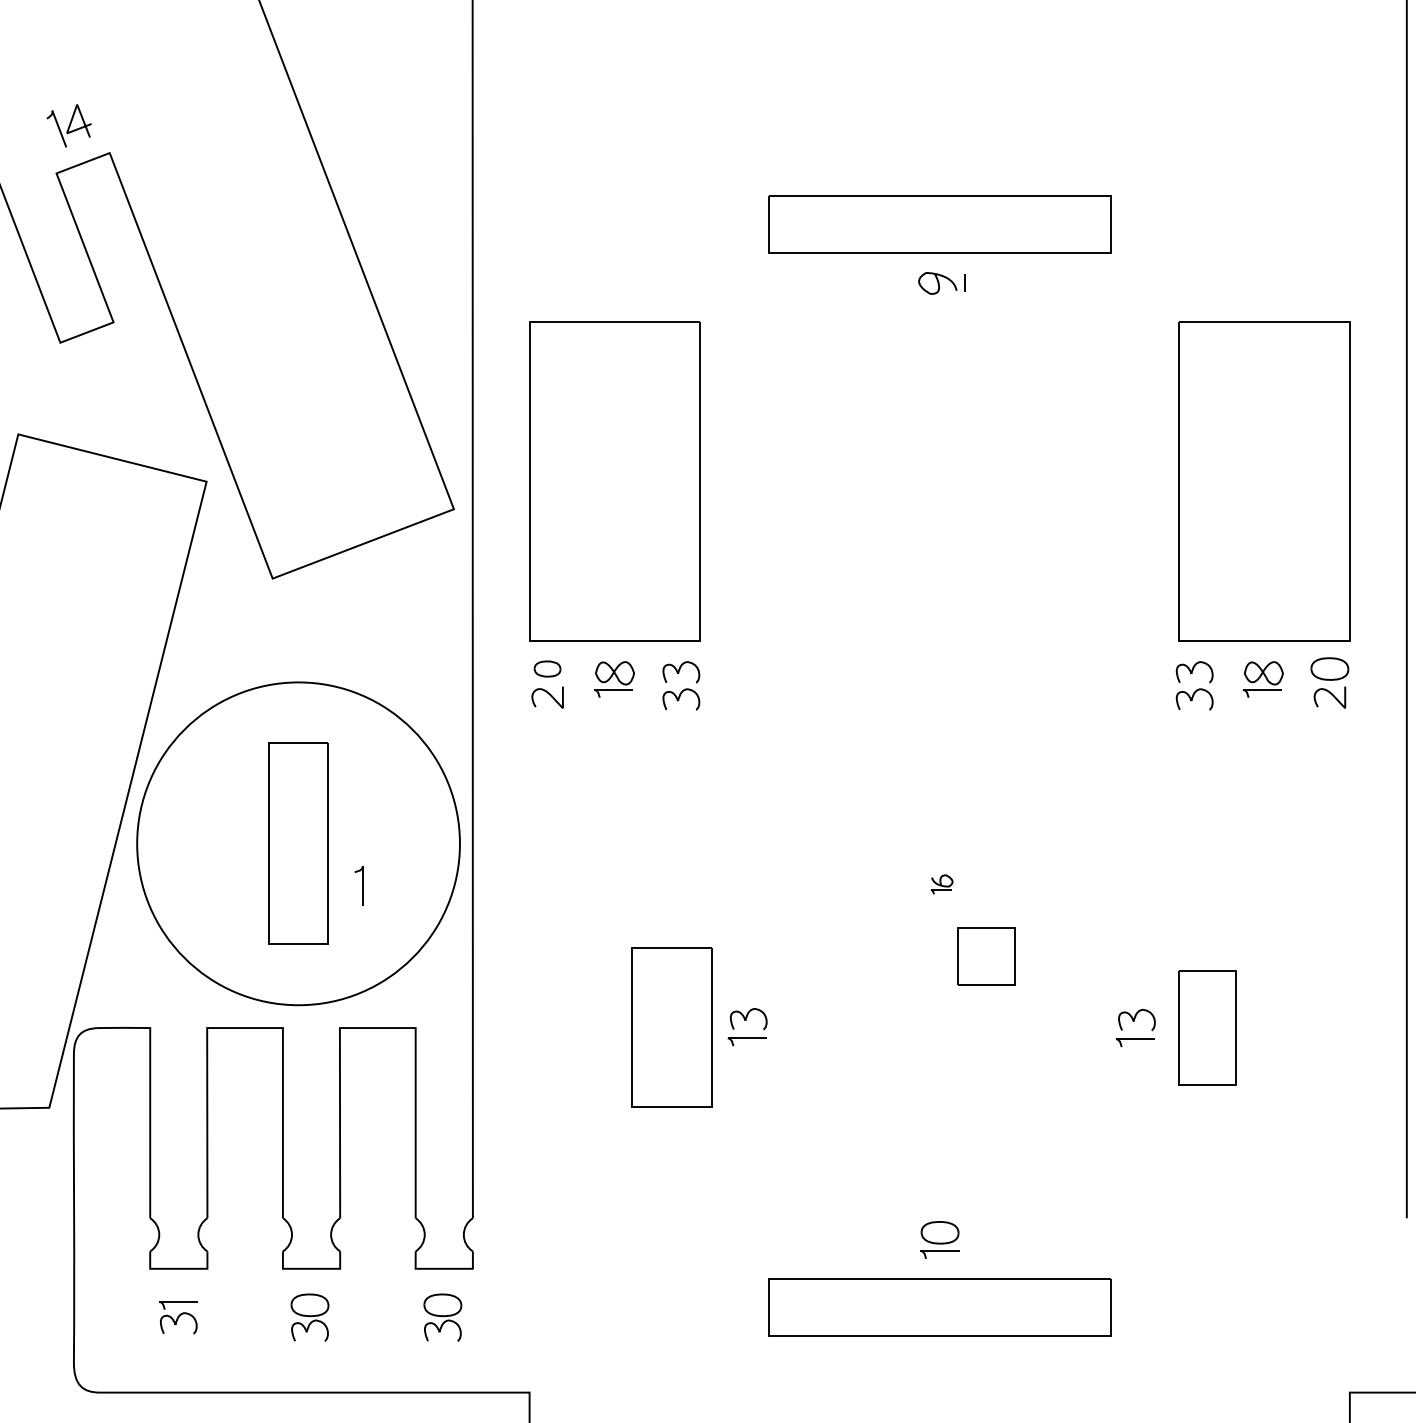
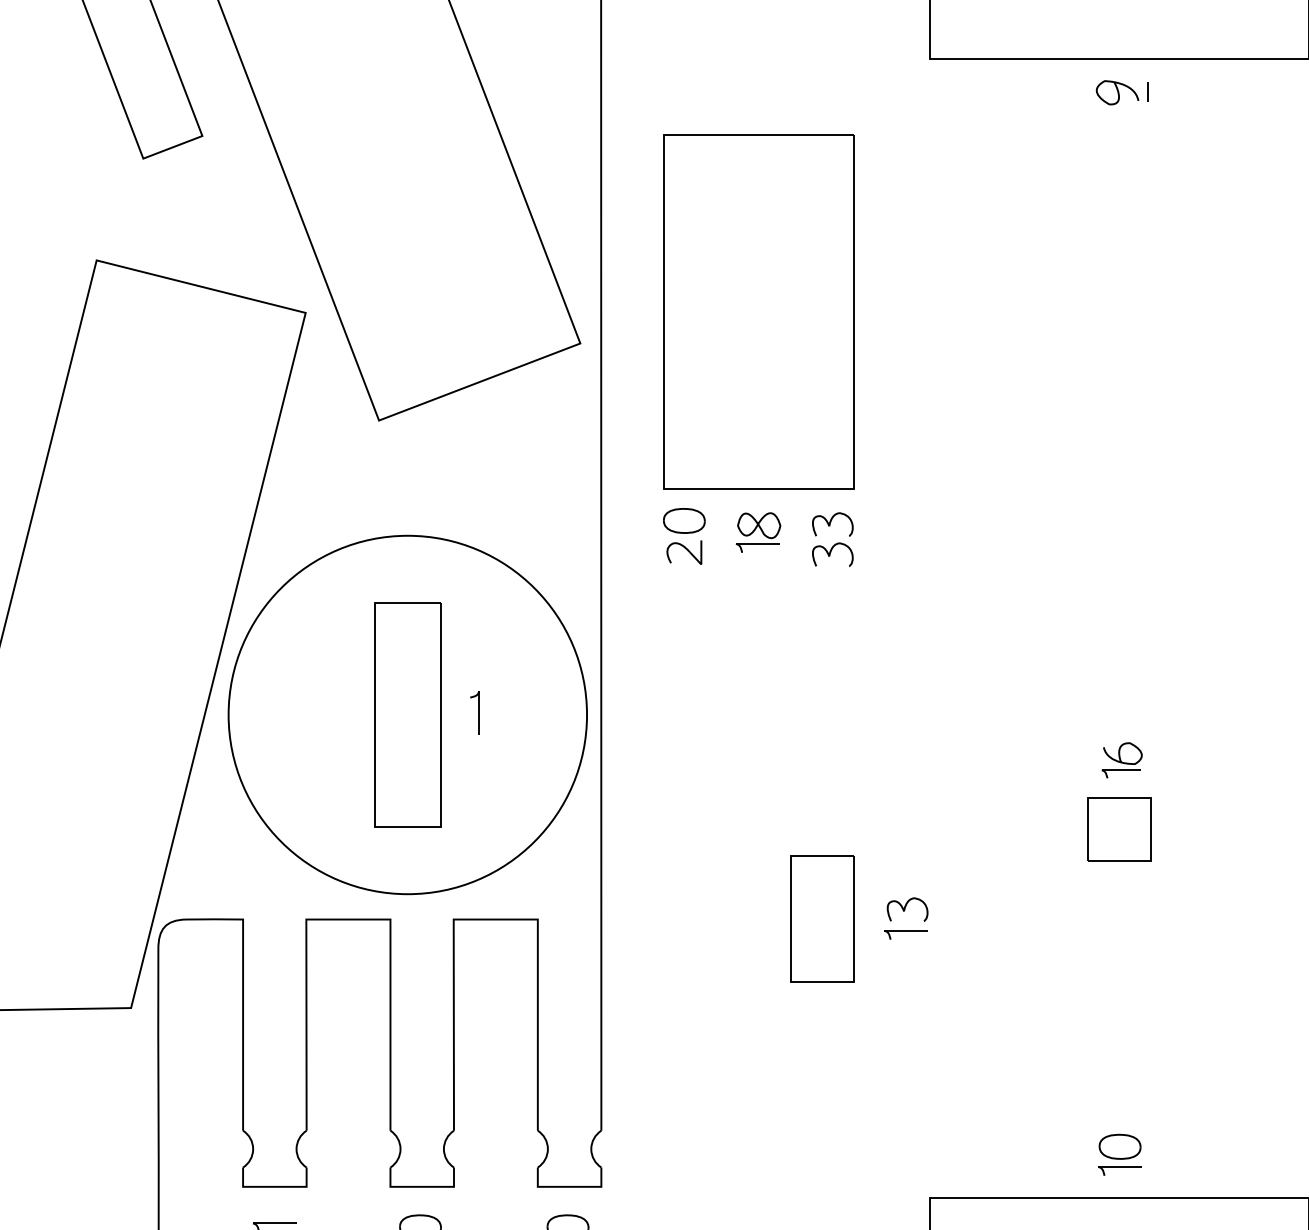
part: (547, 668) -> (684, 520), size x1.43
part: (941, 884) -> (1121, 760), size x1.67
part: (358, 885) -> (474, 712), moved
part: (986, 956) -> (1119, 828), moved
part: (671, 1027) -> (821, 918), size x0.71

